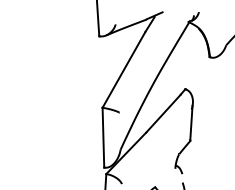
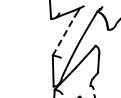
line: (125, 68) -> (64, 35), solid -> dashed

